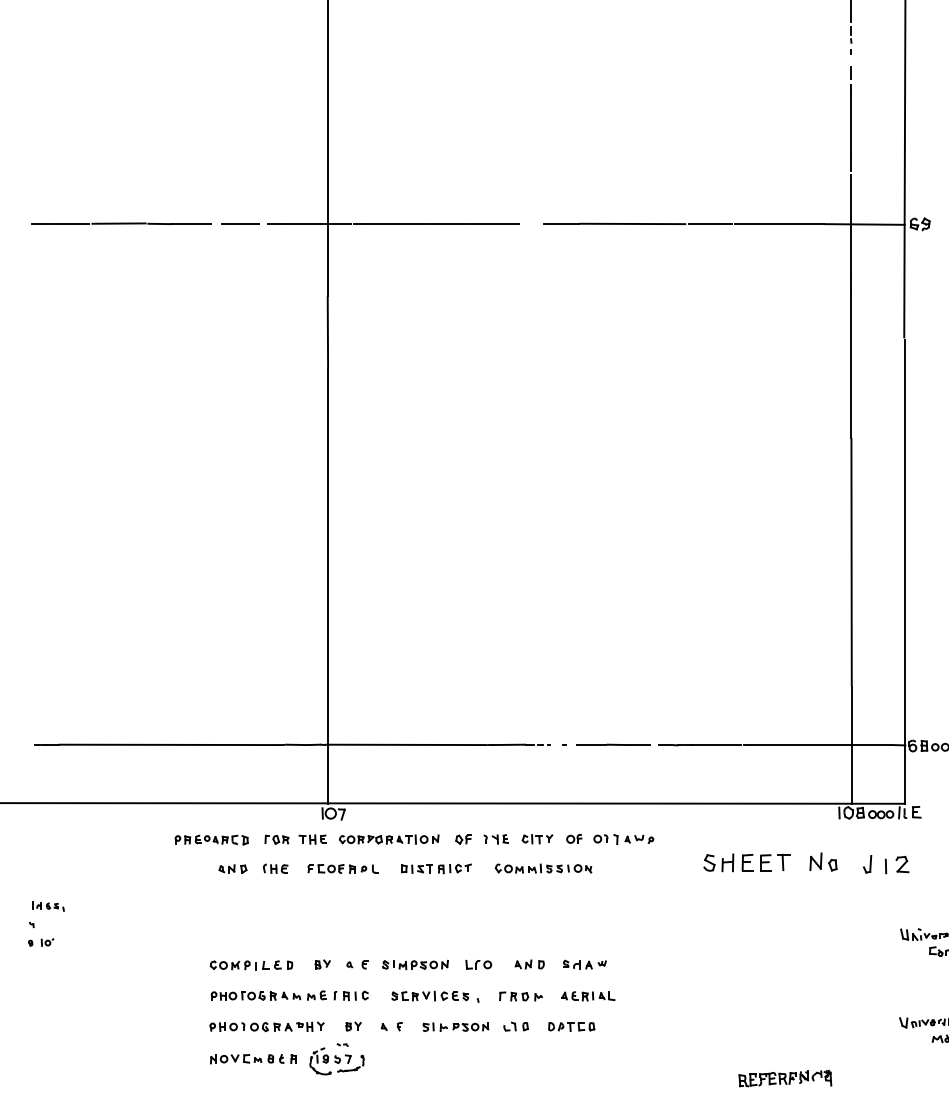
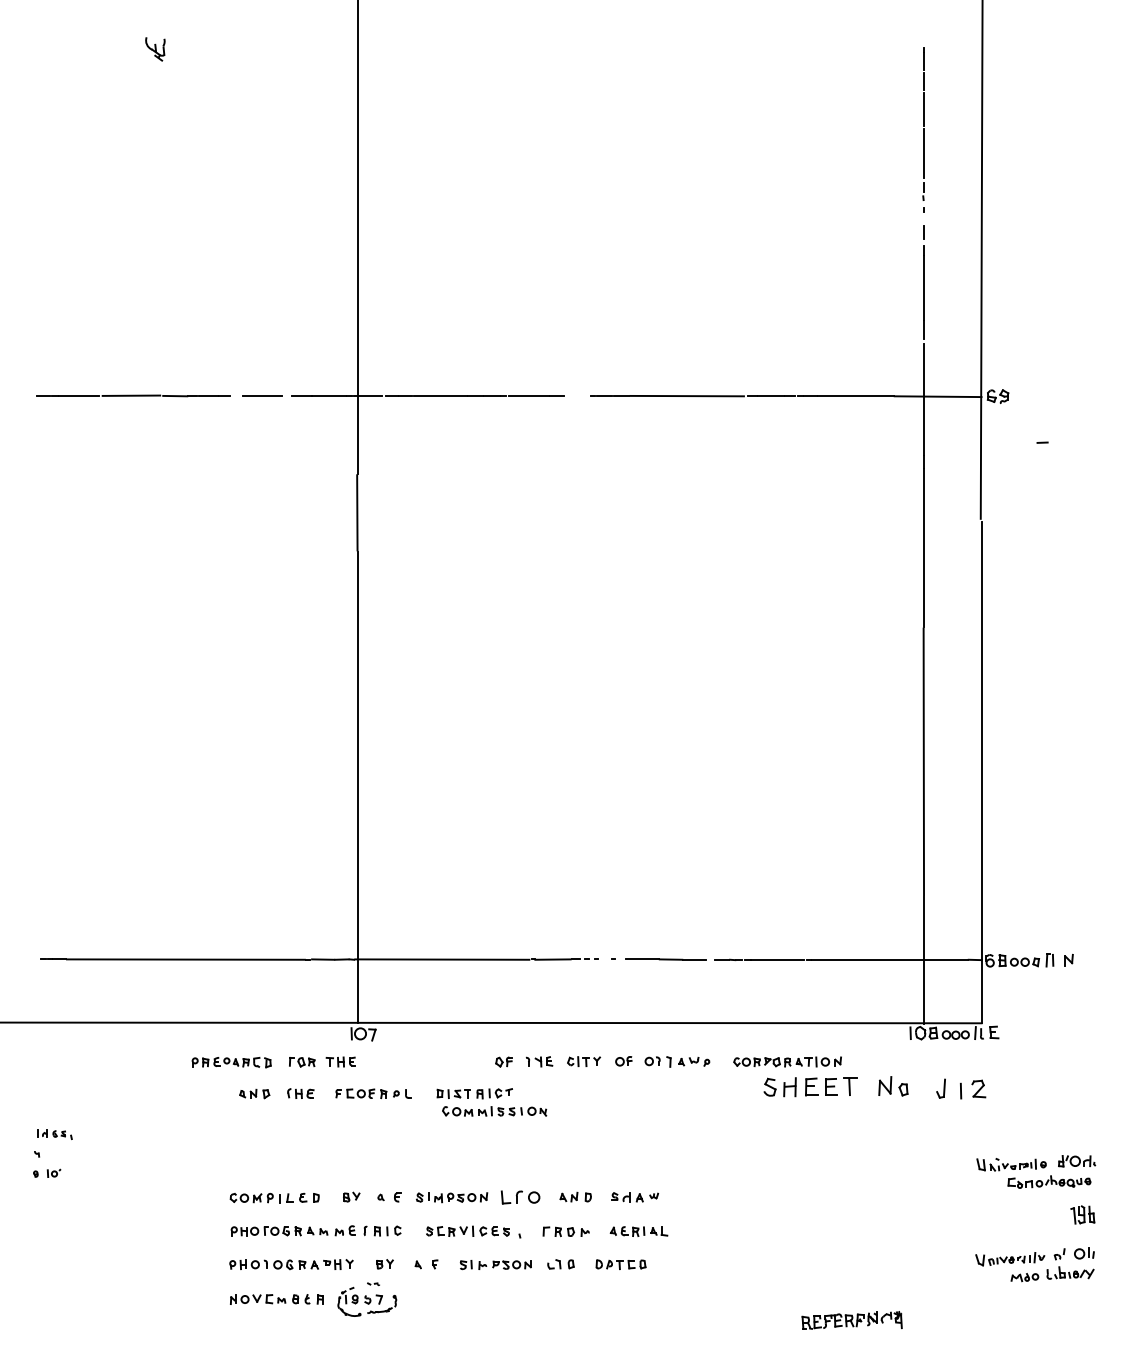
part: (389, 839) -> (787, 1061), moved
part: (543, 868) -> (494, 1111), moved
part: (478, 964) -> (520, 1197), size x1.4

